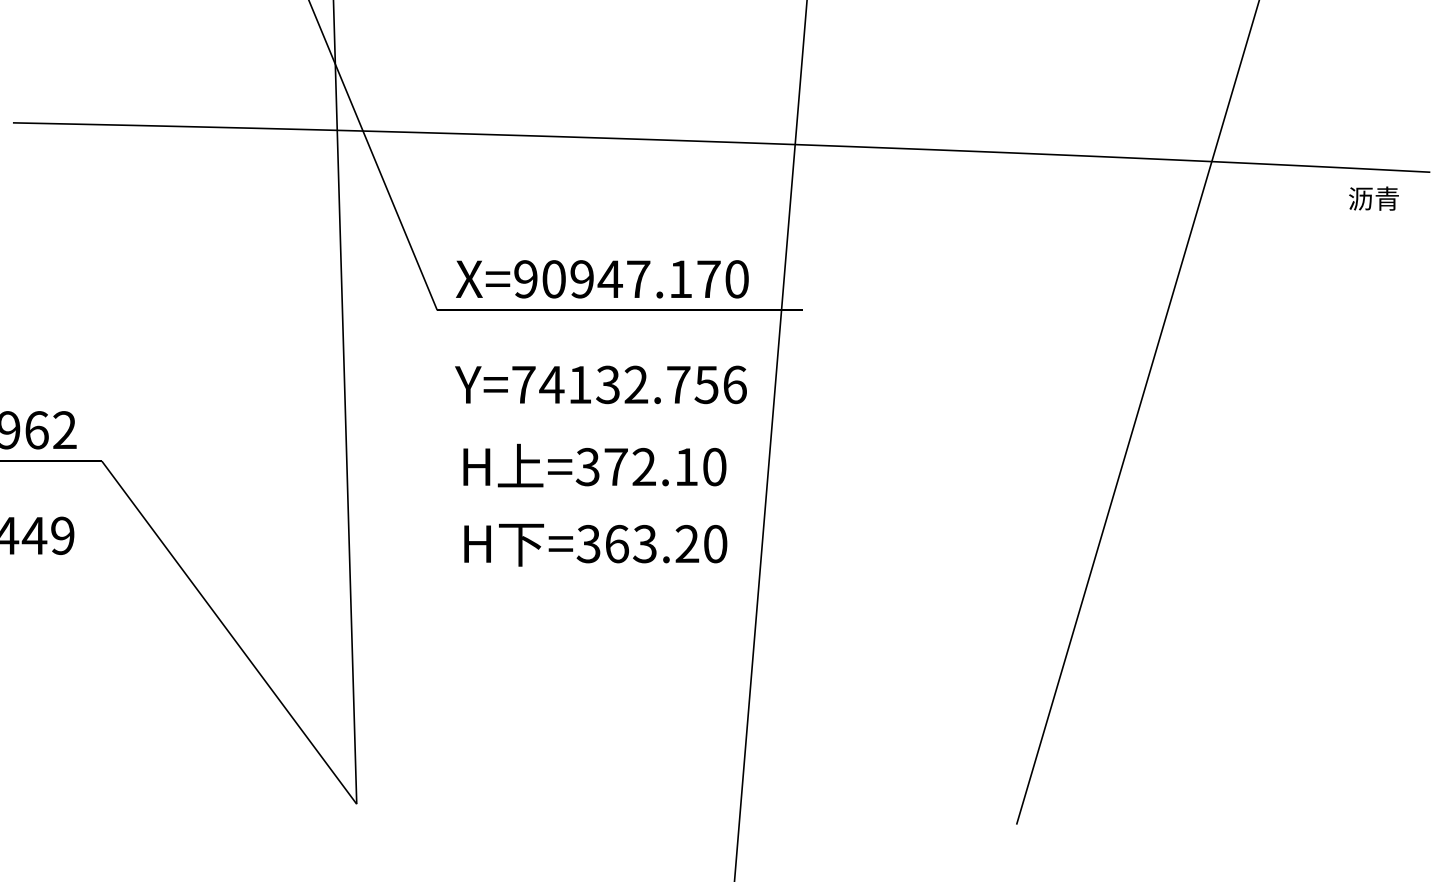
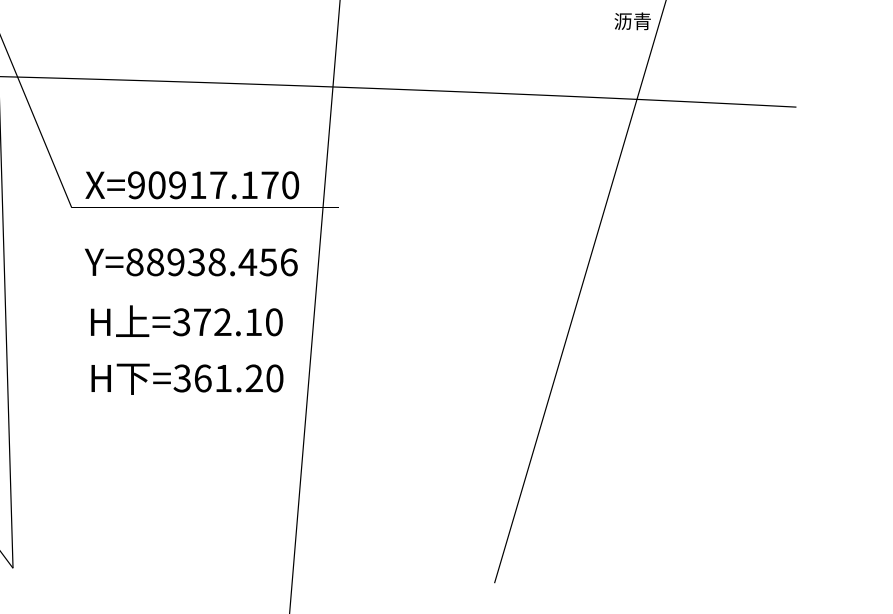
text: (1373, 198) -> (632, 21), moved
text: (609, 278) -> (197, 184), X=90947.170 -> X=90917.170
text: (601, 384) -> (191, 262), Y=74132.756 -> Y=88938.456
text: (644, 543) -> (223, 378), =363.20 -> =361.20

